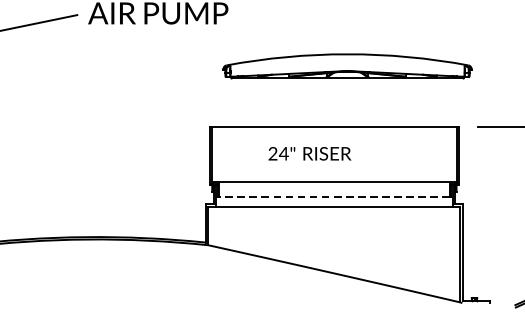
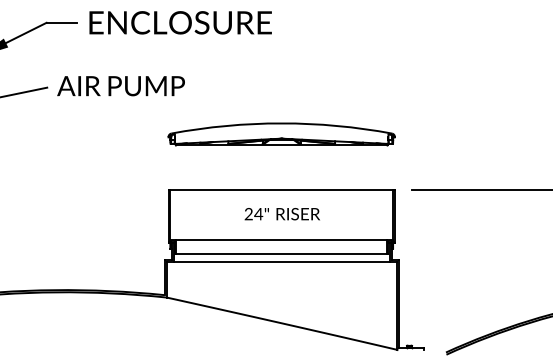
part: (347, 66) -> (281, 134), moved
text: (308, 154) -> (281, 214), moved
line: (334, 196) -> (281, 253), dashed -> solid

